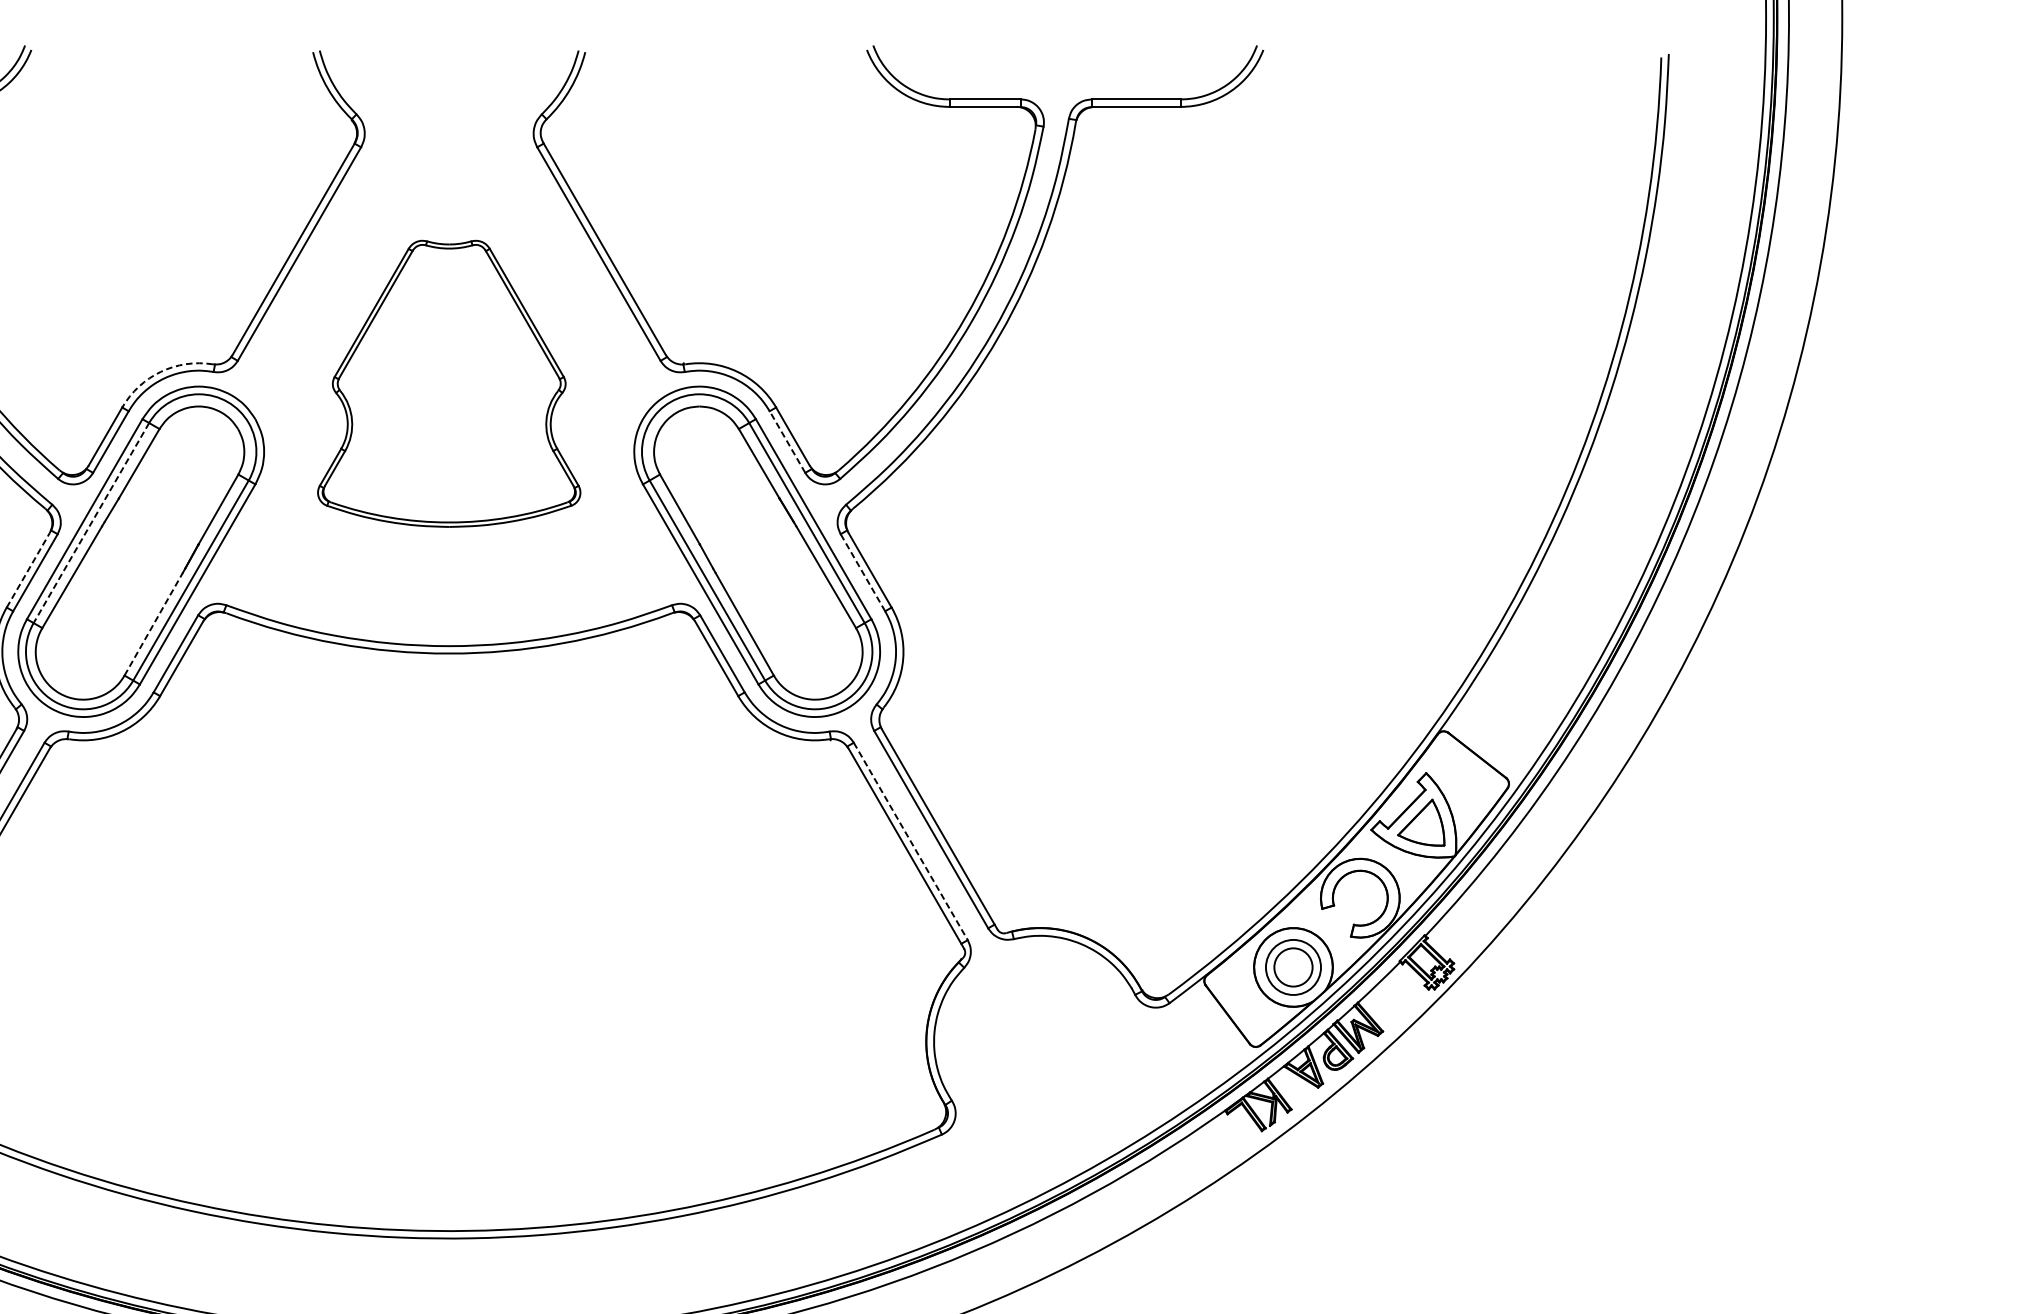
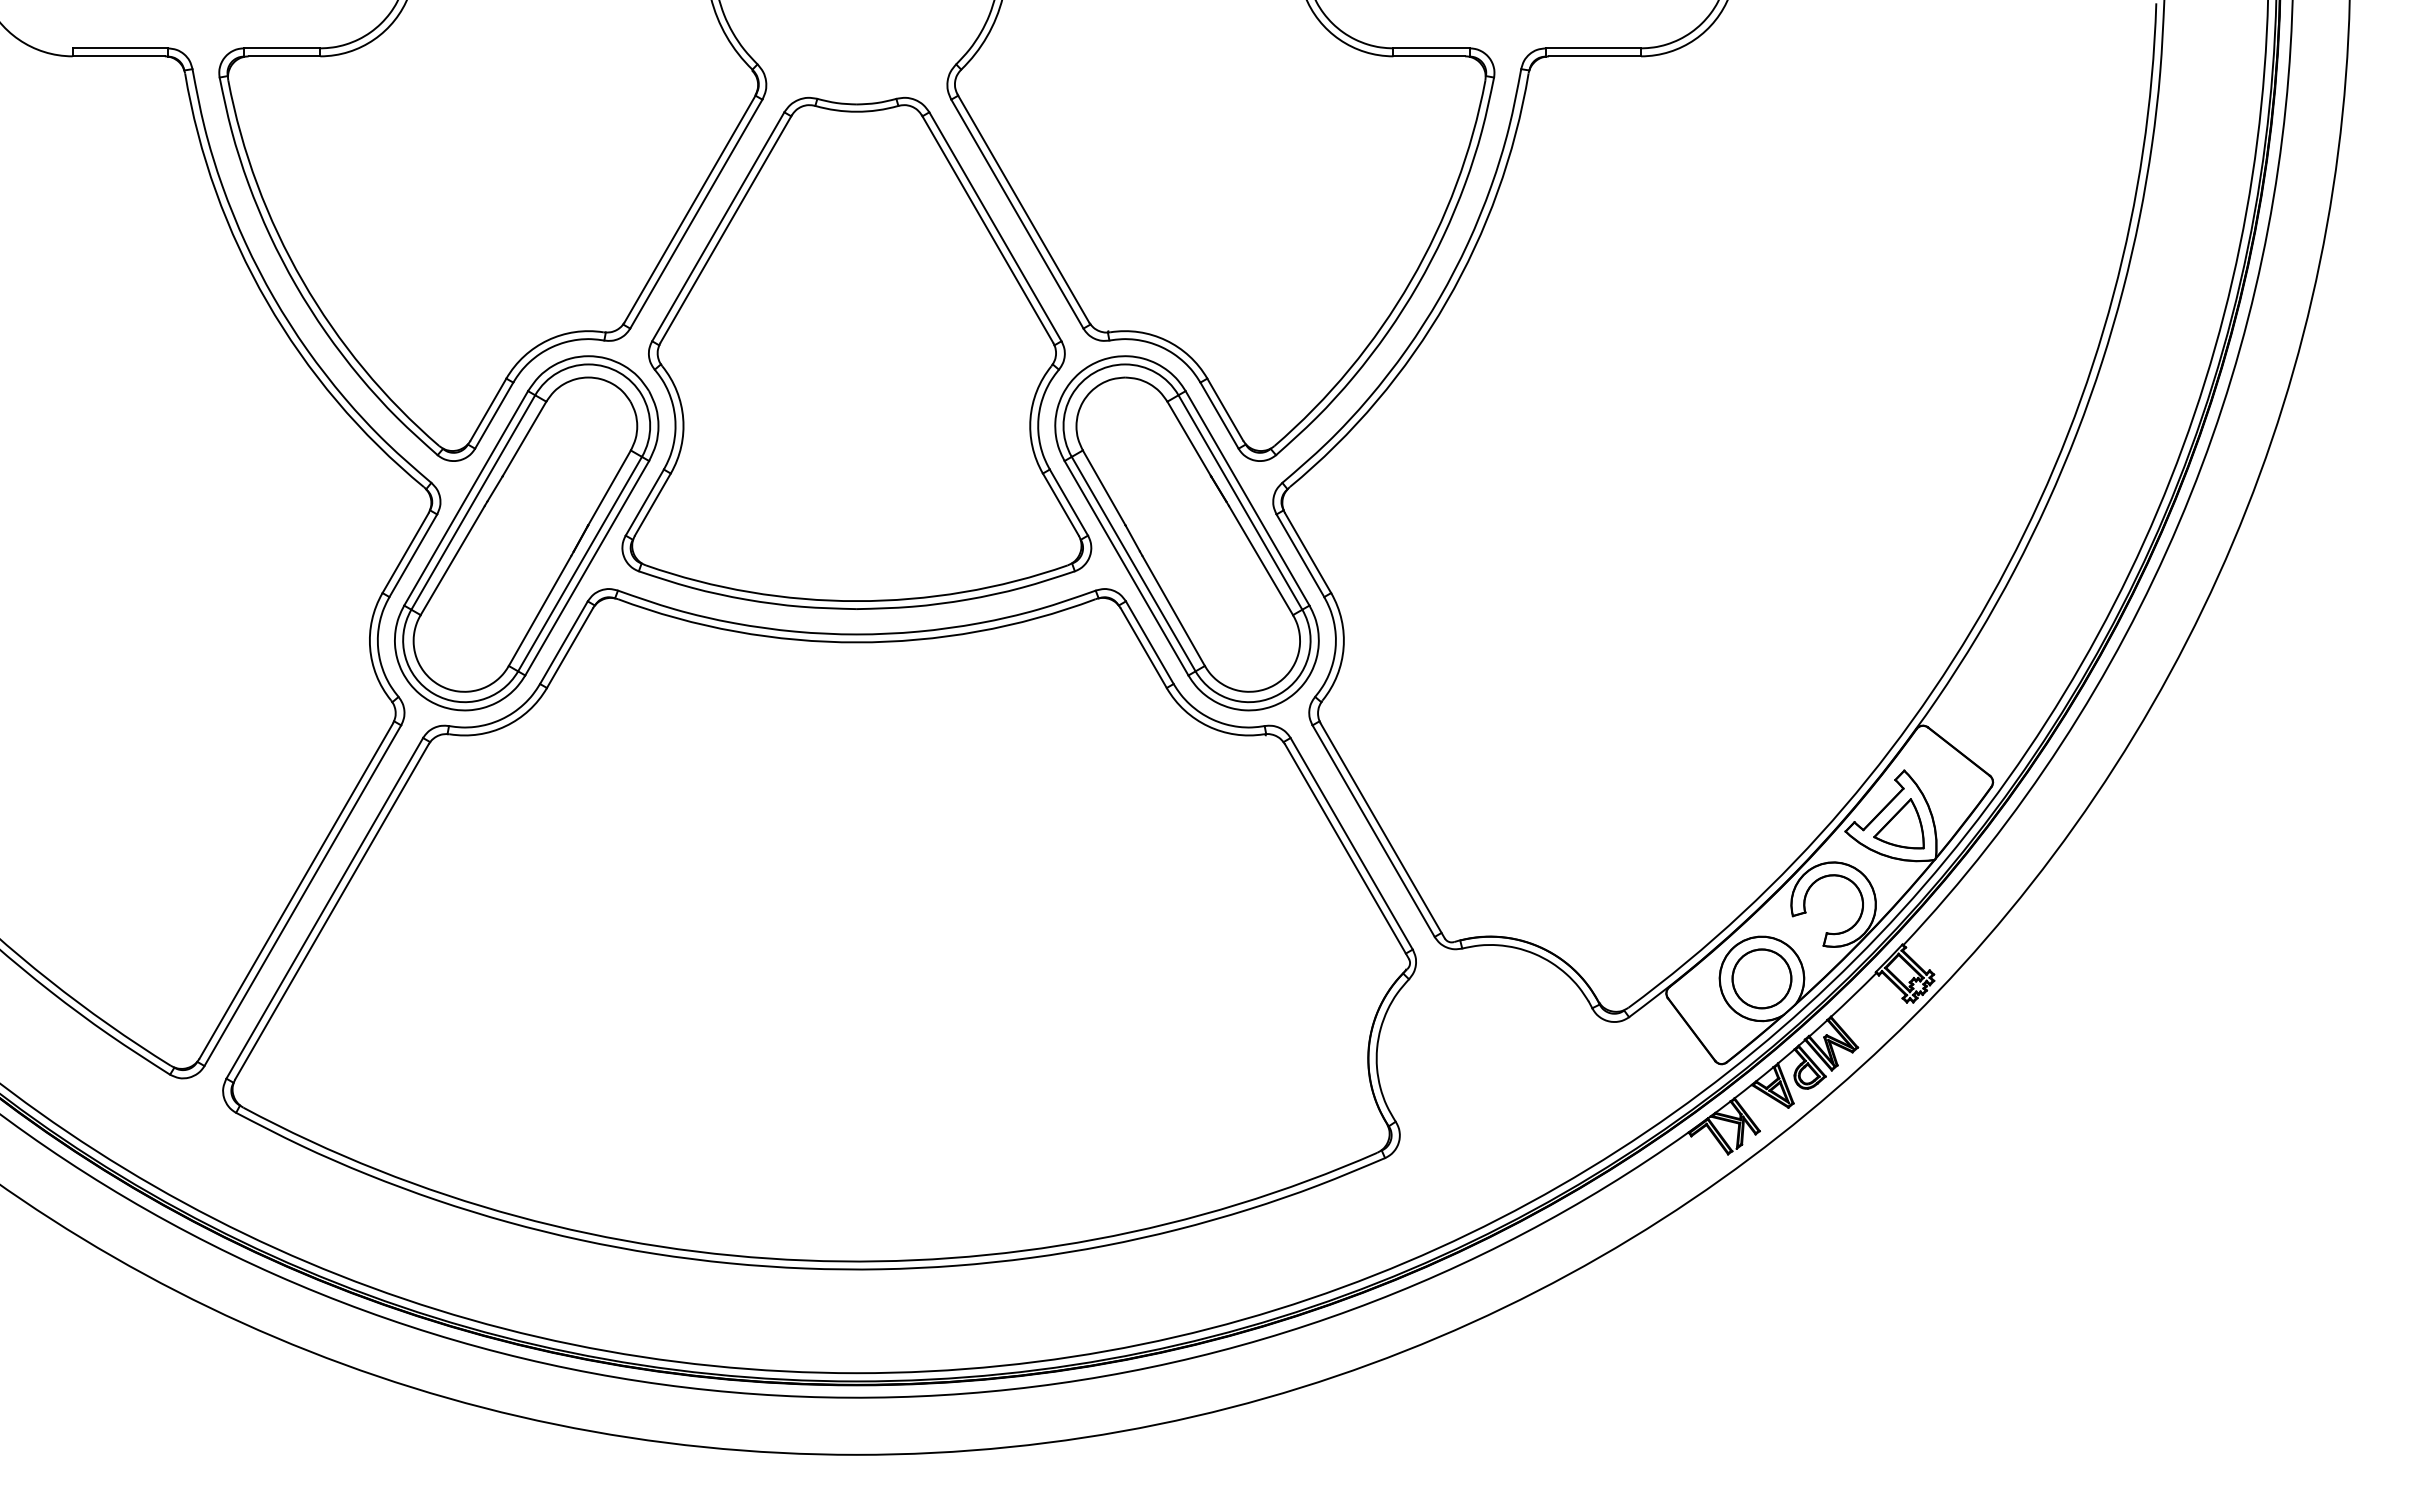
arc: (160, 371) -> (547, 340), dashed -> solid
part: (448, 383) -> (856, 352), size x1.67
line: (787, 441) -> (1219, 415), dashed -> solid
line: (91, 523) -> (473, 502), dashed -> solid
line: (28, 569) -> (405, 552), dashed -> solid
line: (863, 572) -> (1300, 555), dashed -> solid
line: (154, 623) -> (540, 610), dashed -> solid
line: (910, 842) -> (1351, 844), dashed -> solid
circle: (1293, 967) -> (1761, 978), size x1.43

